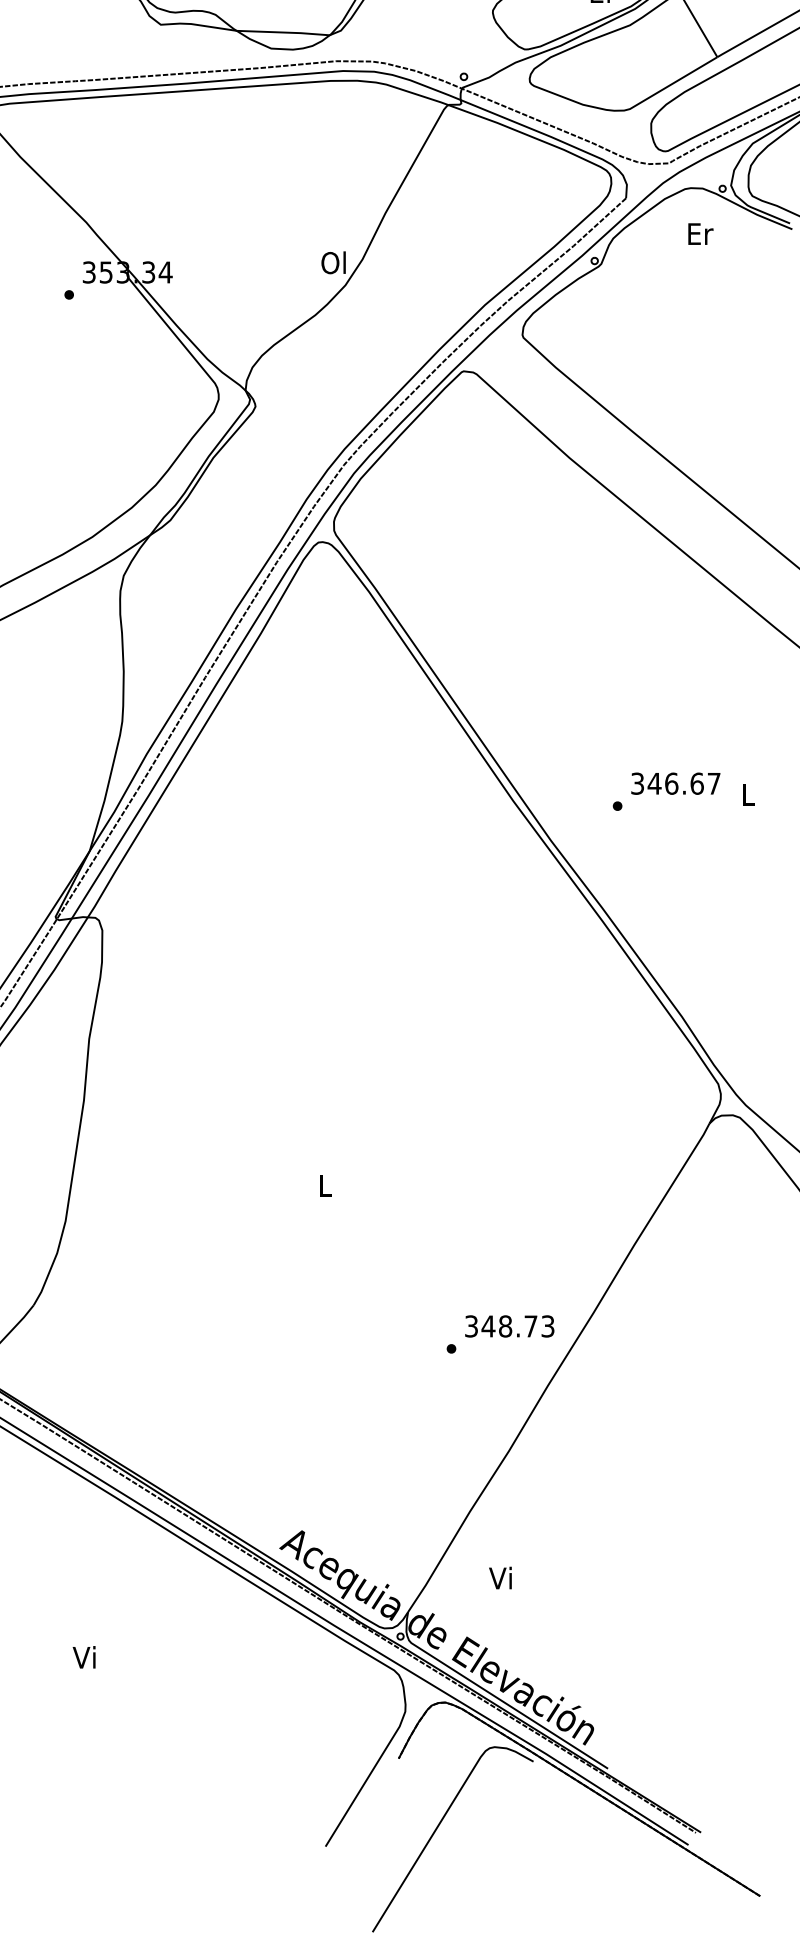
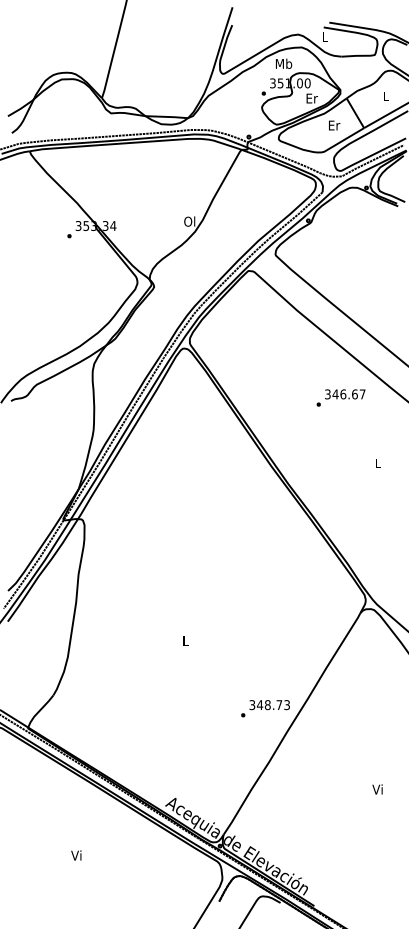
text: (700, 233) -> (334, 125), moved
text: (665, 790) -> (340, 397), moved
text: (500, 1578) -> (377, 789), moved

